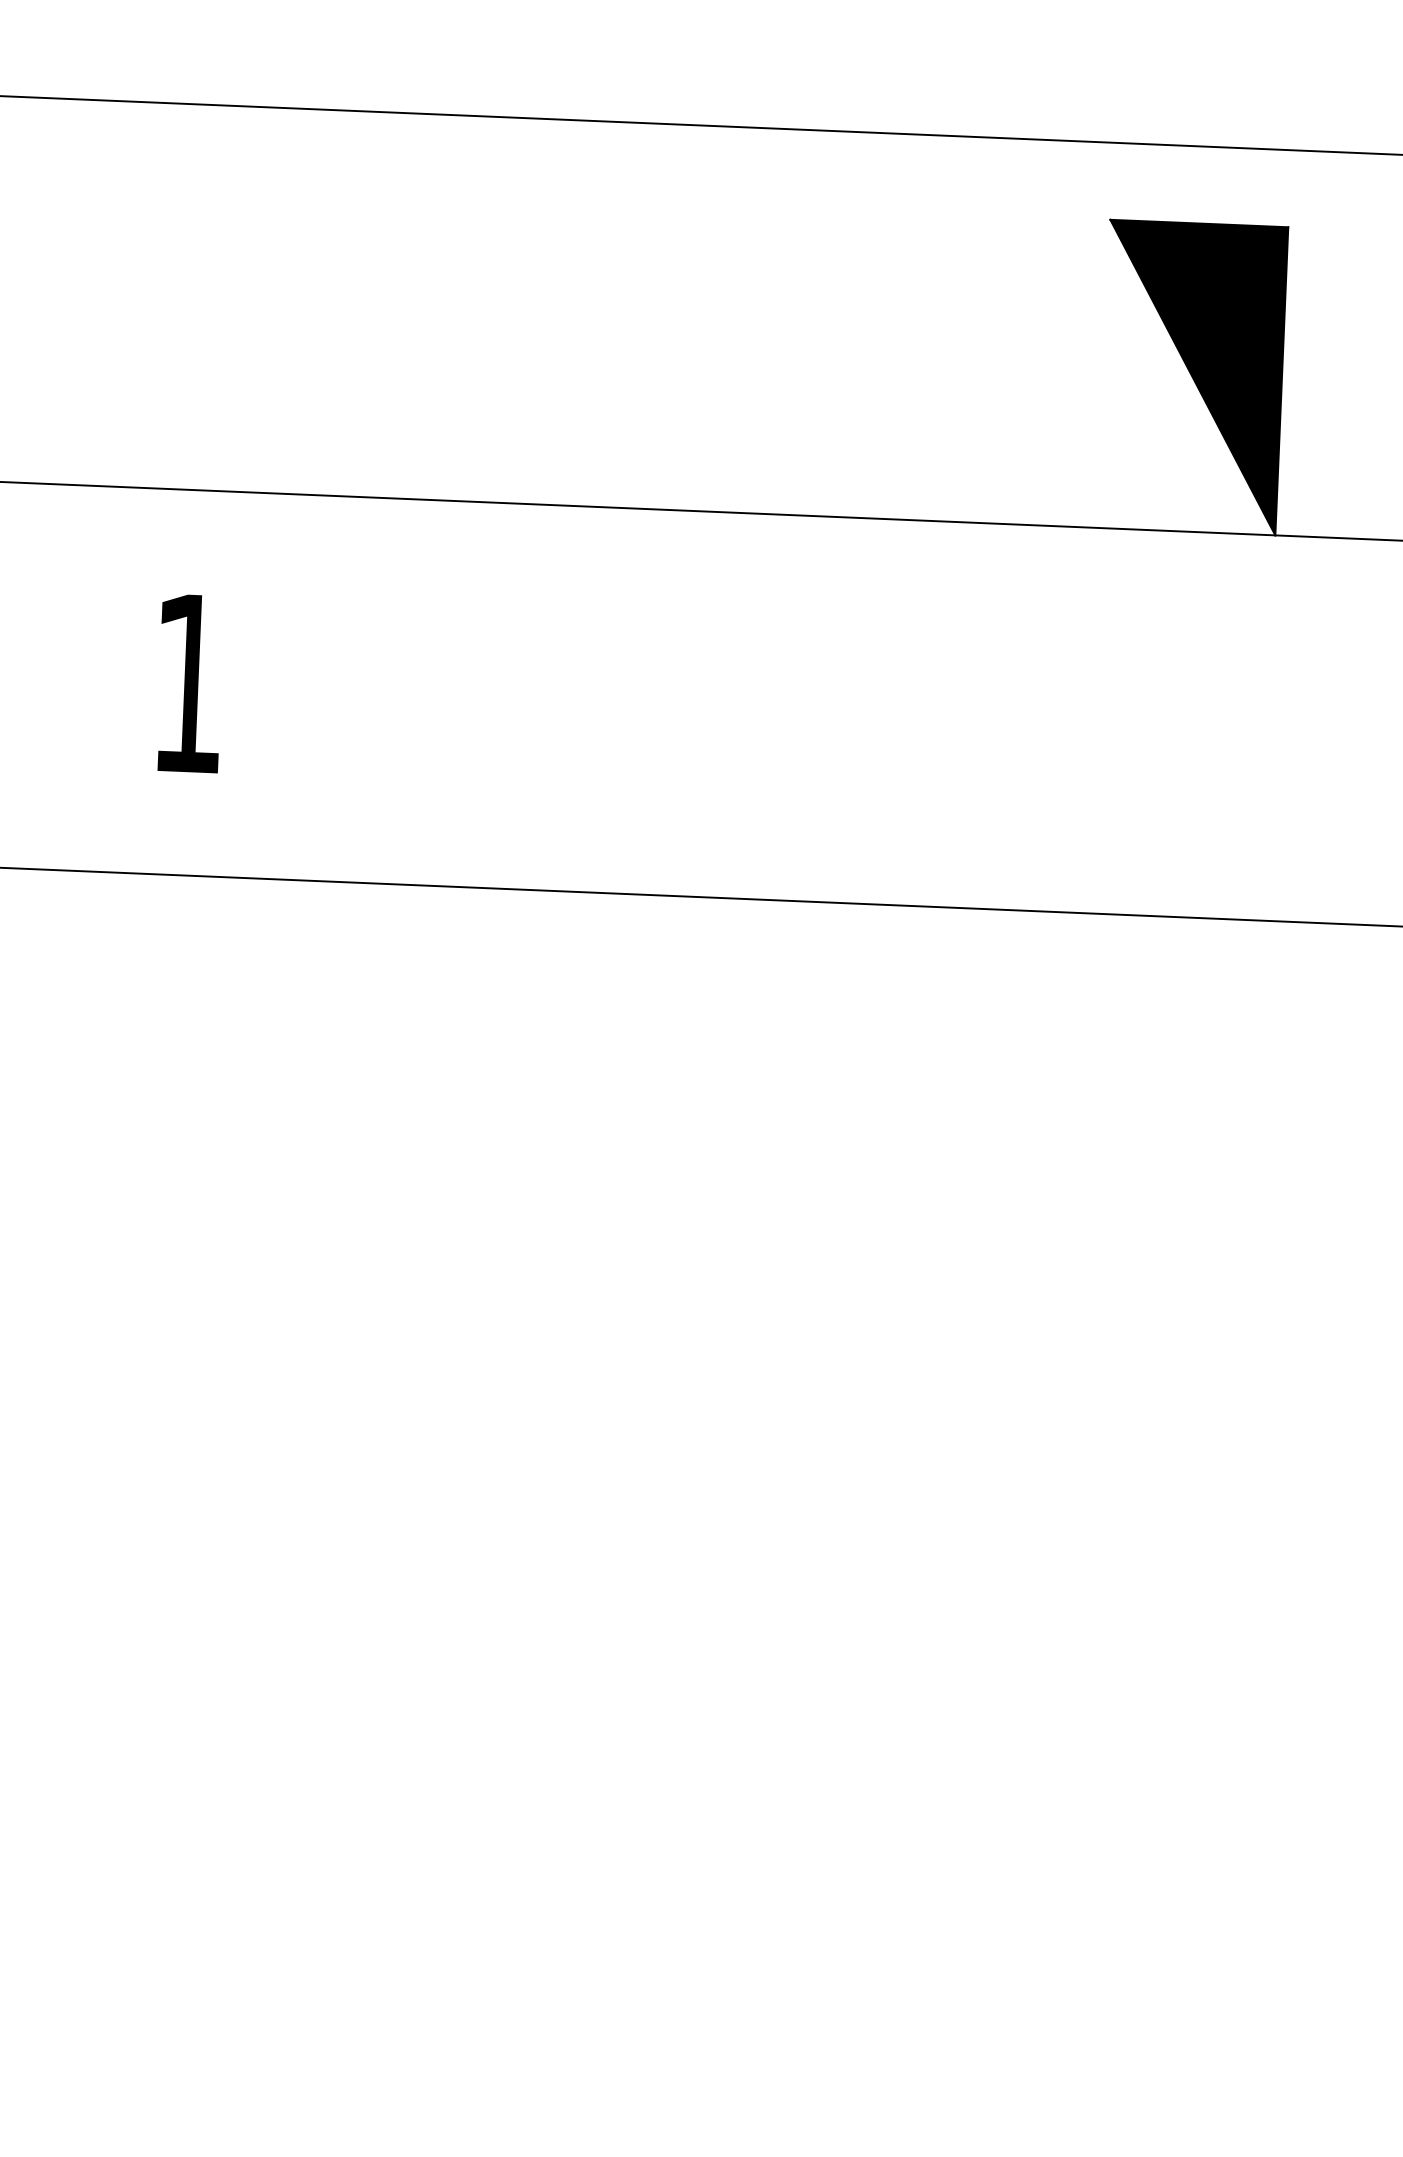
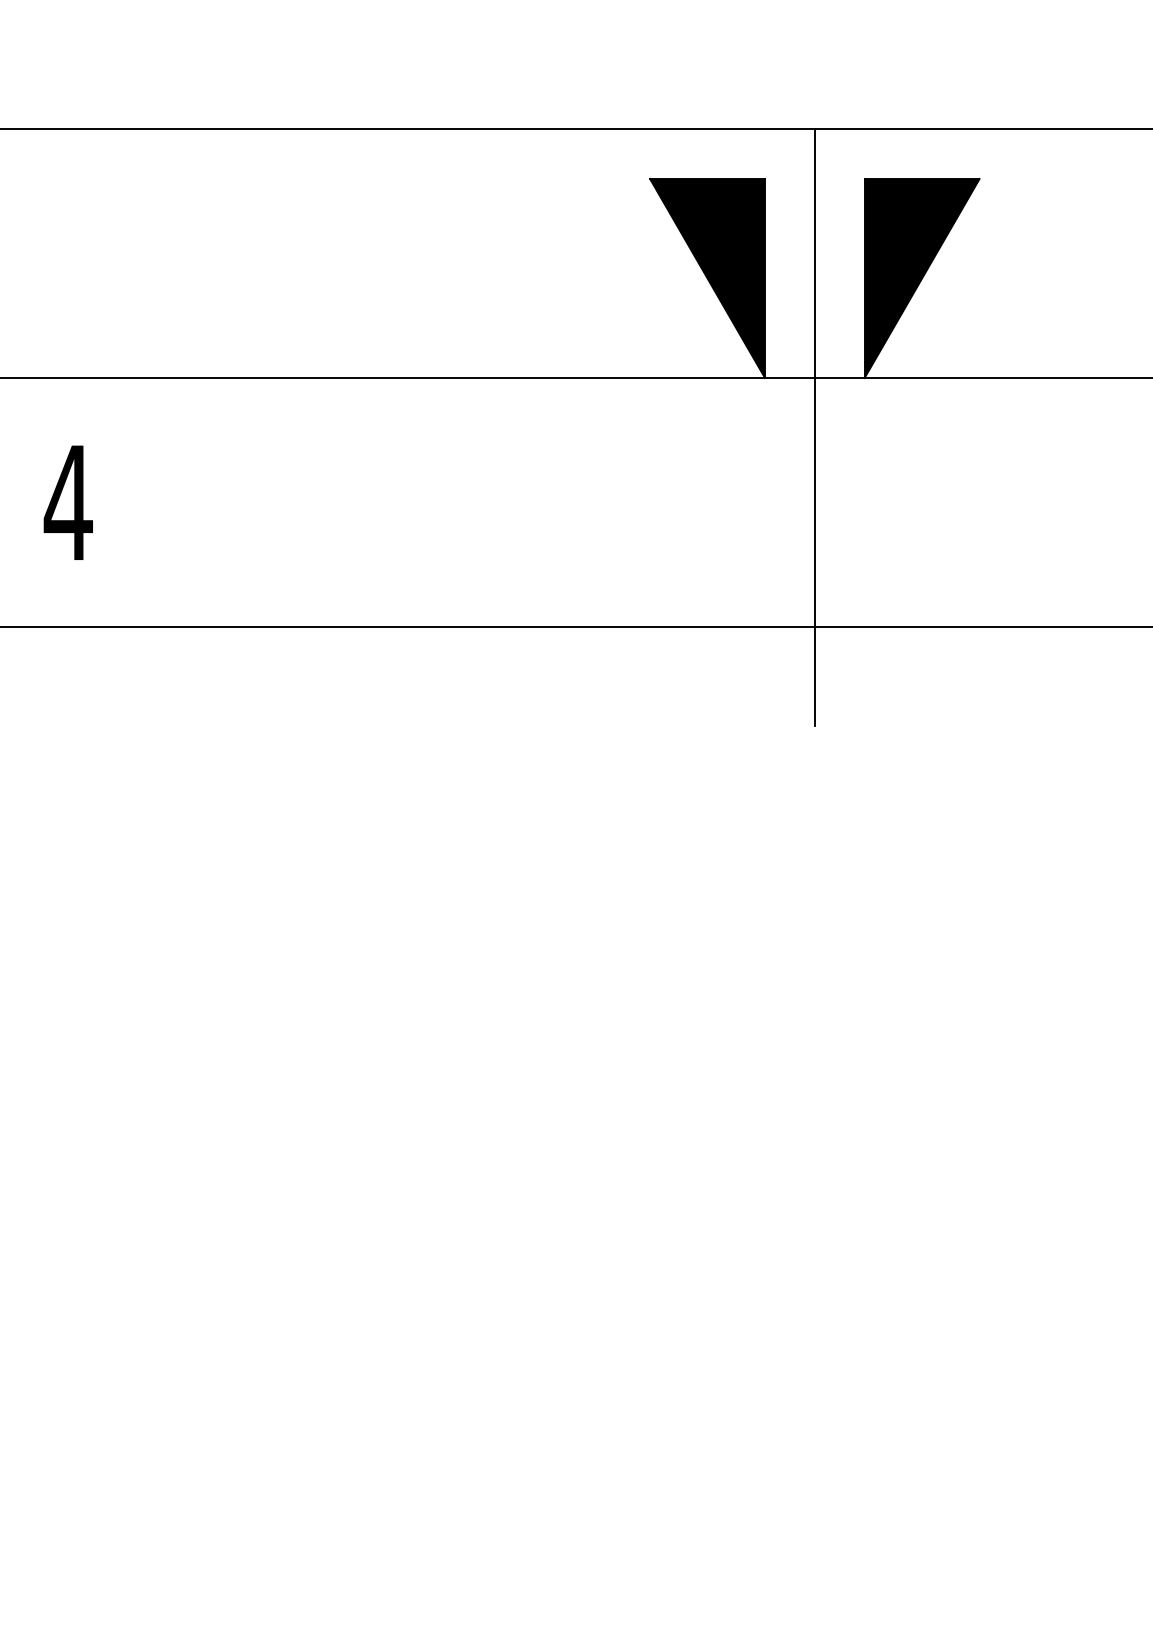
line: (1348, 615) -> (814, 427), added
text: (187, 682) -> (67, 502), 1 -> 4

